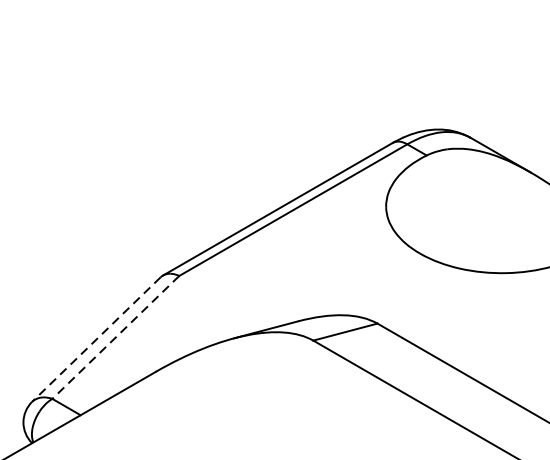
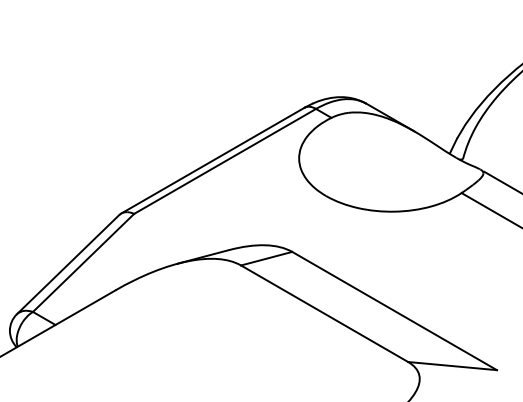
line: (115, 338) -> (83, 263), dashed -> solid
line: (95, 339) -> (67, 264), dashed -> solid

